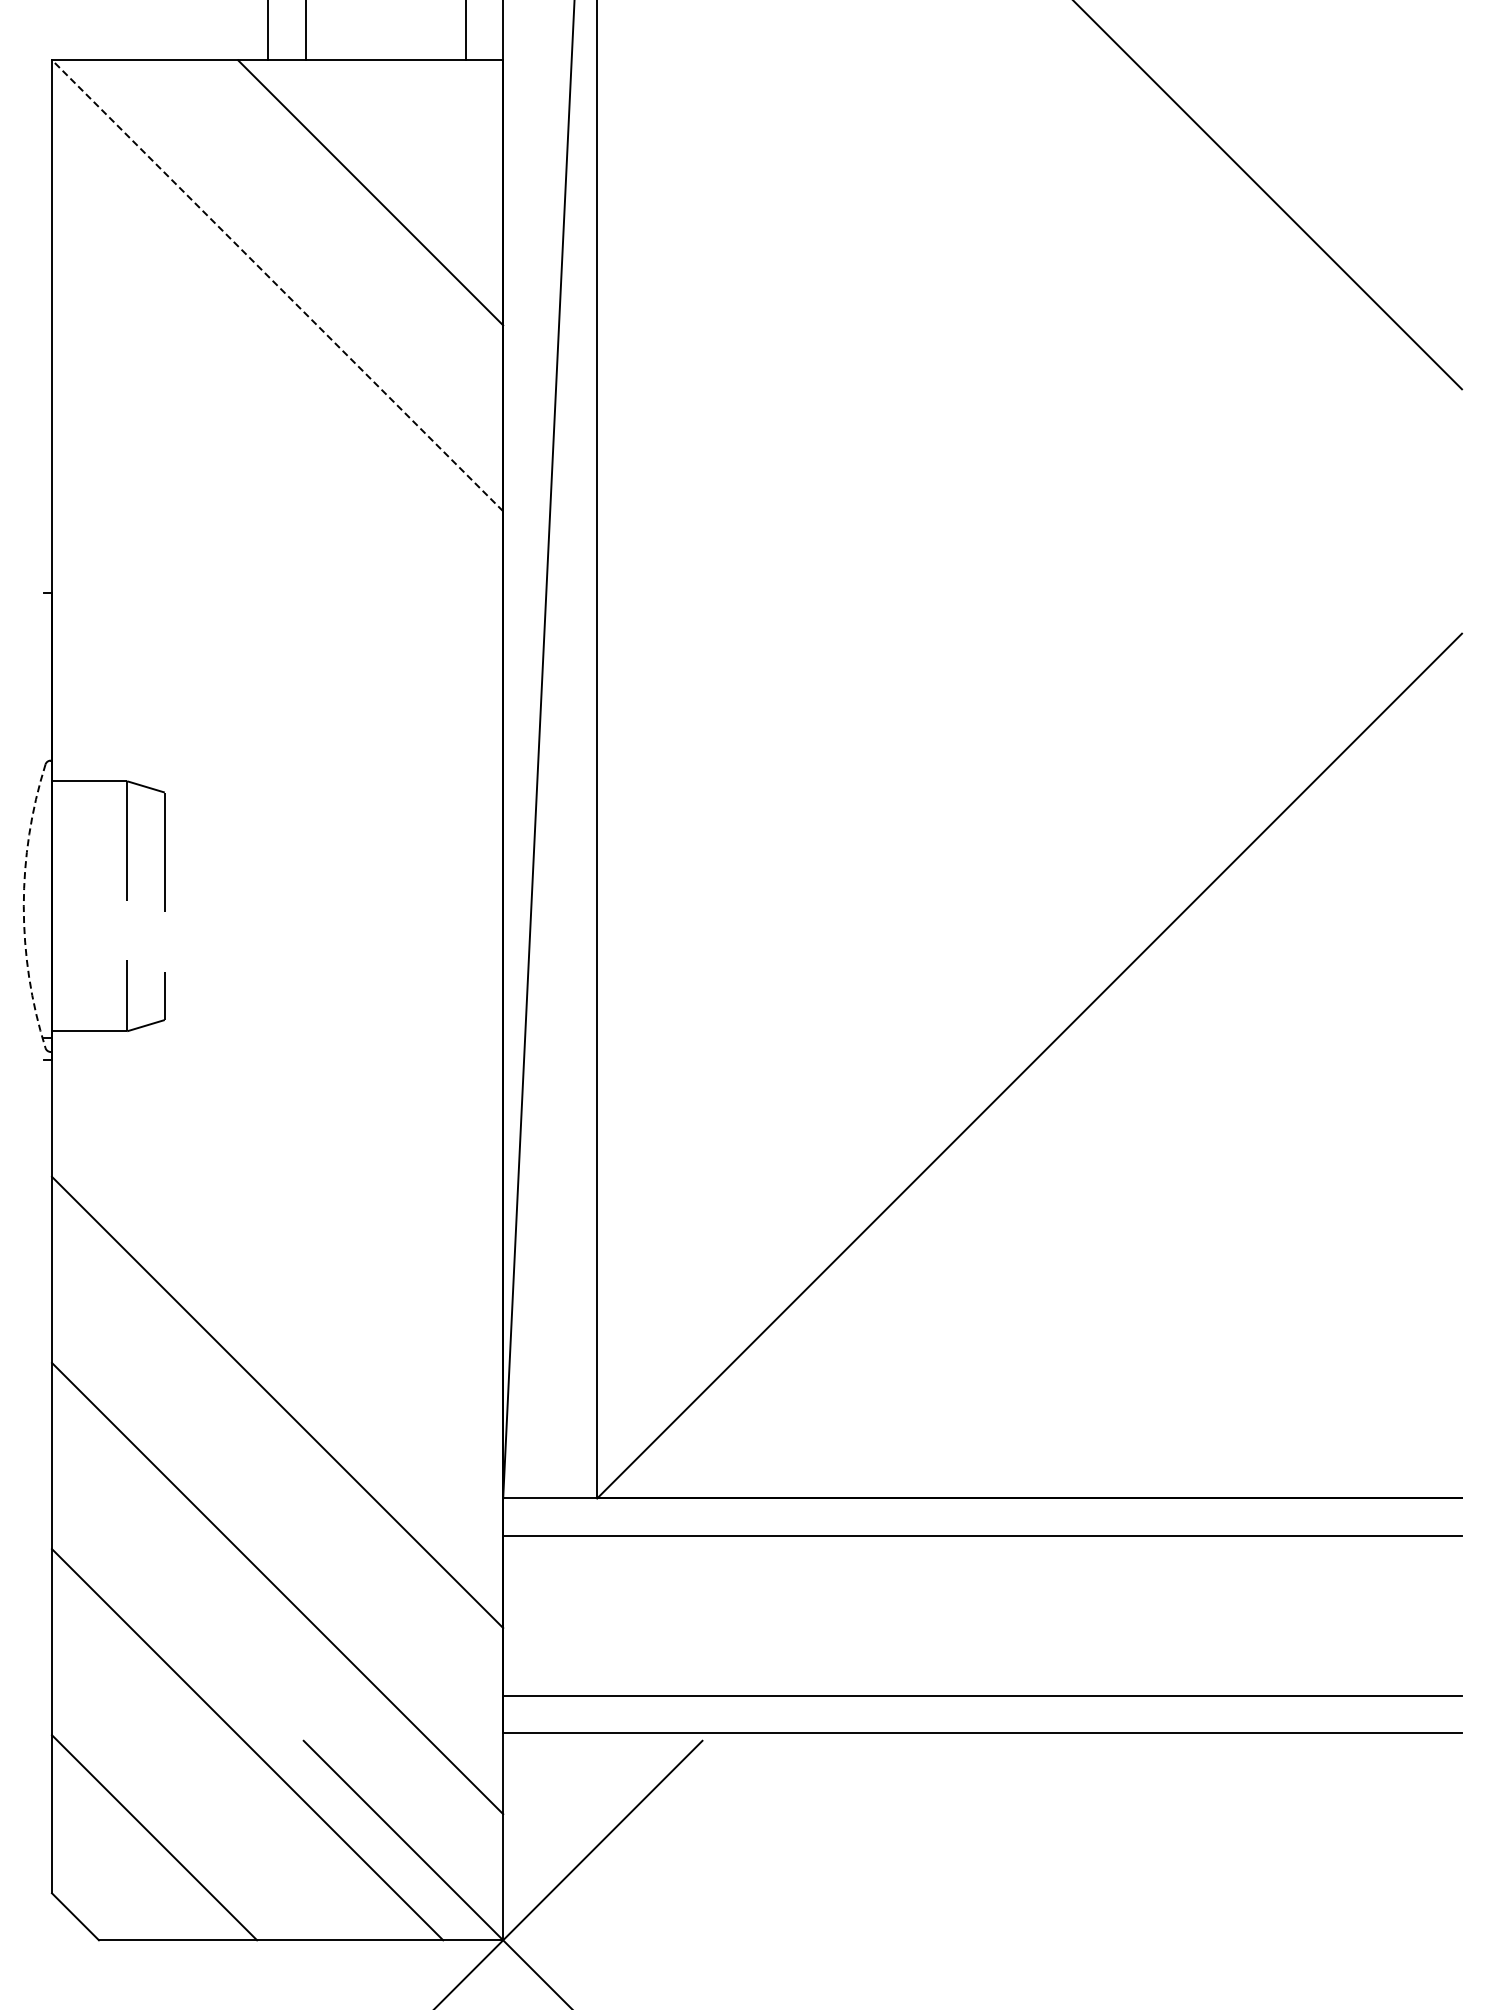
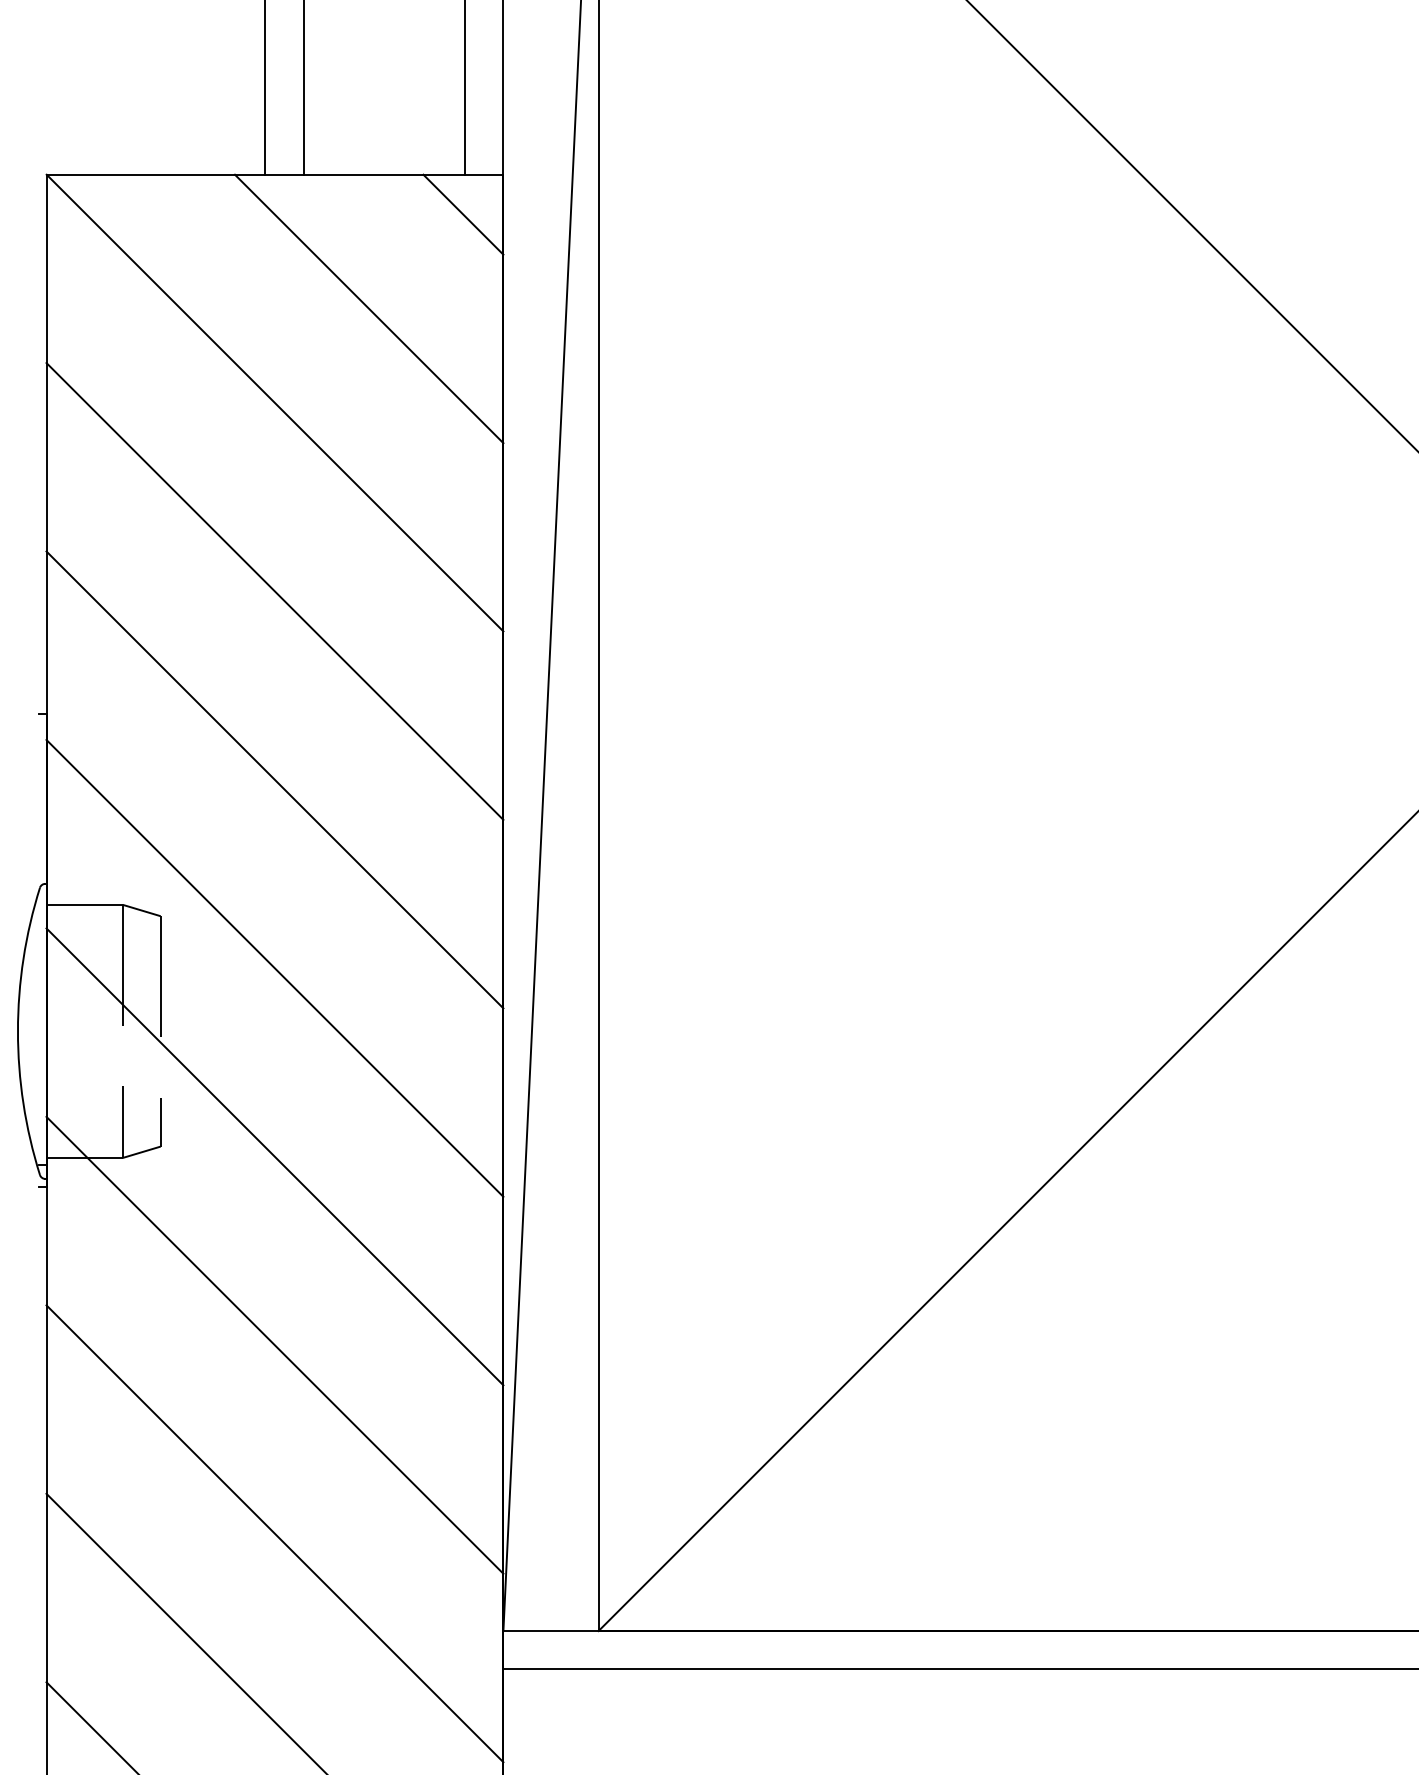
line: (463, 99) -> (463, 214), added
line: (277, 285) -> (274, 402), dashed -> solid
line: (277, 471) -> (274, 591), added
line: (277, 657) -> (274, 779), added
line: (277, 843) -> (274, 967), added
arc: (23, 906) -> (17, 1031), dashed -> solid
line: (277, 1029) -> (274, 1156), added
line: (277, 1215) -> (274, 1344), added

